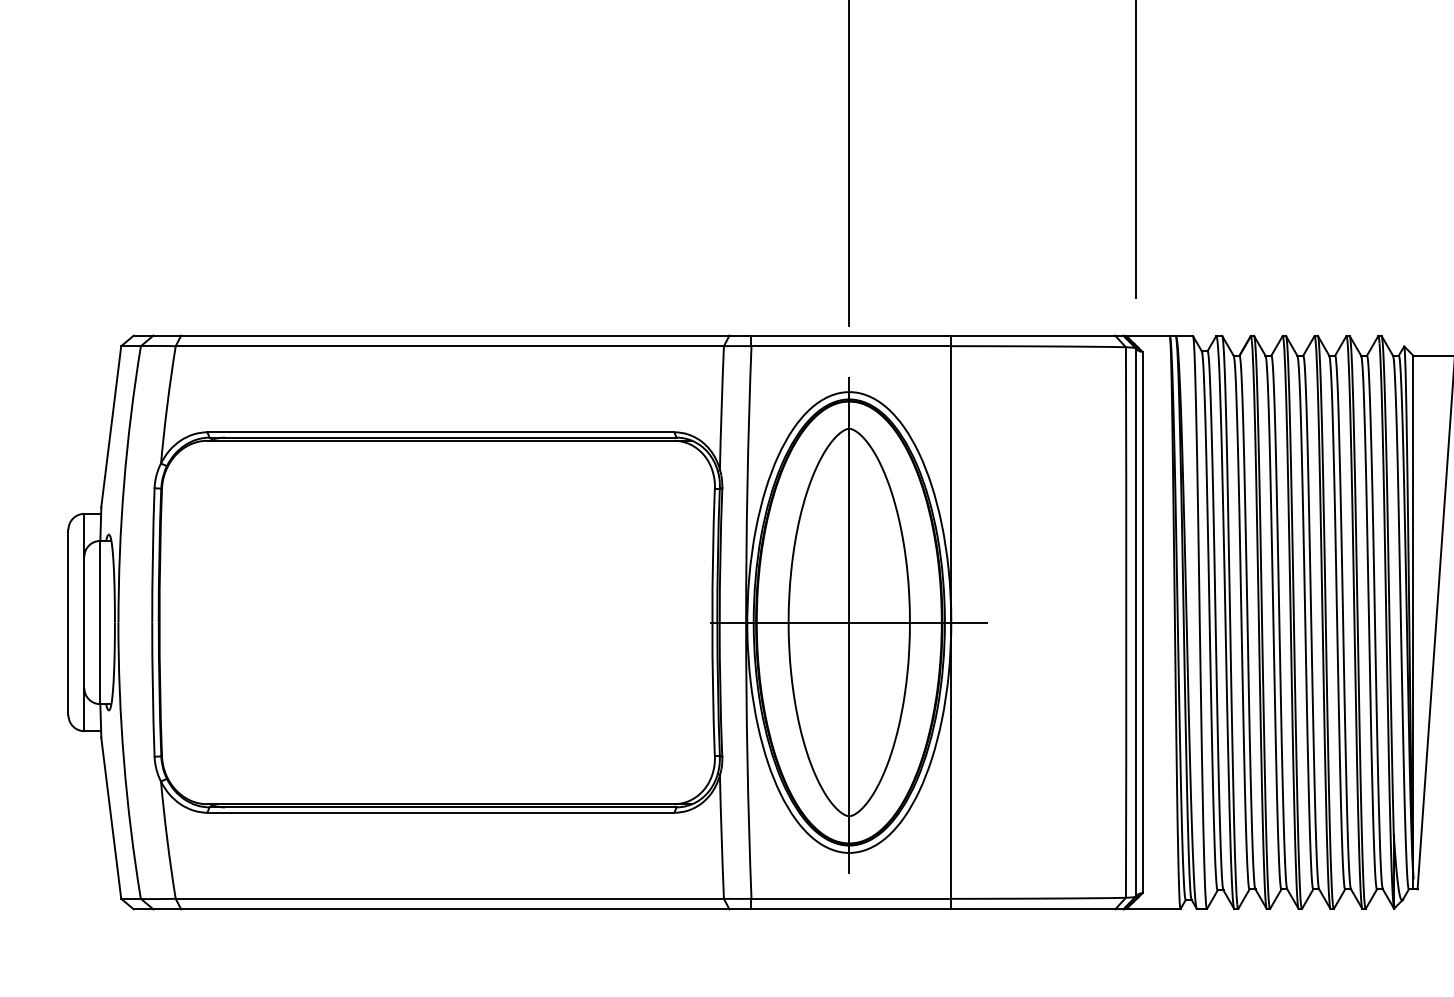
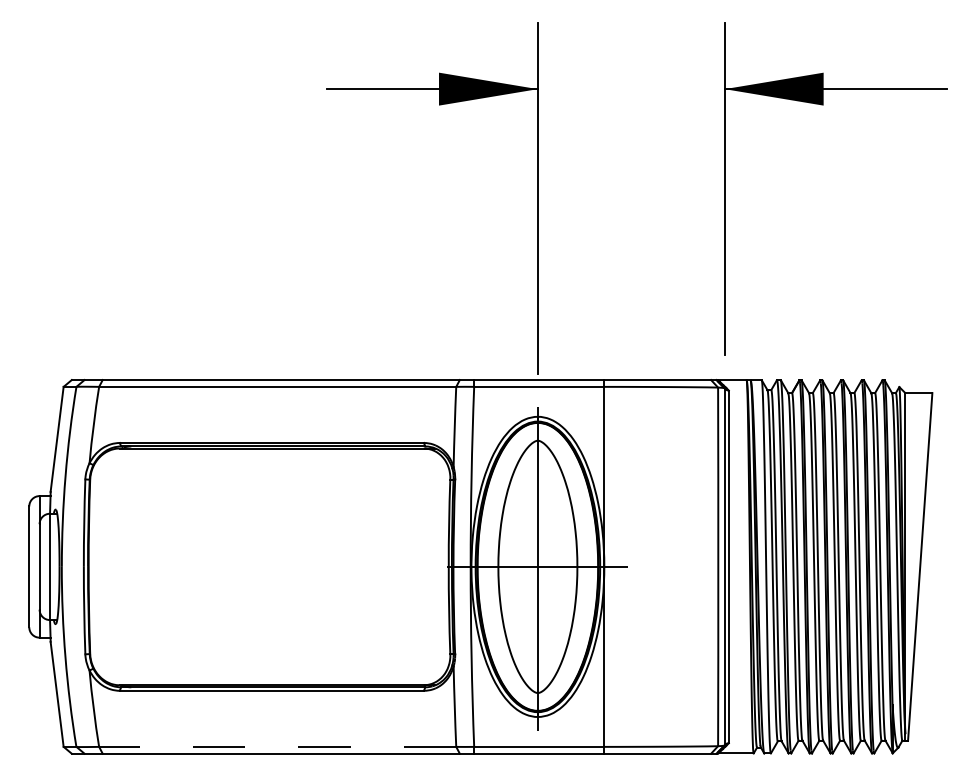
line: (449, 898) -> (277, 746), solid -> dashed

